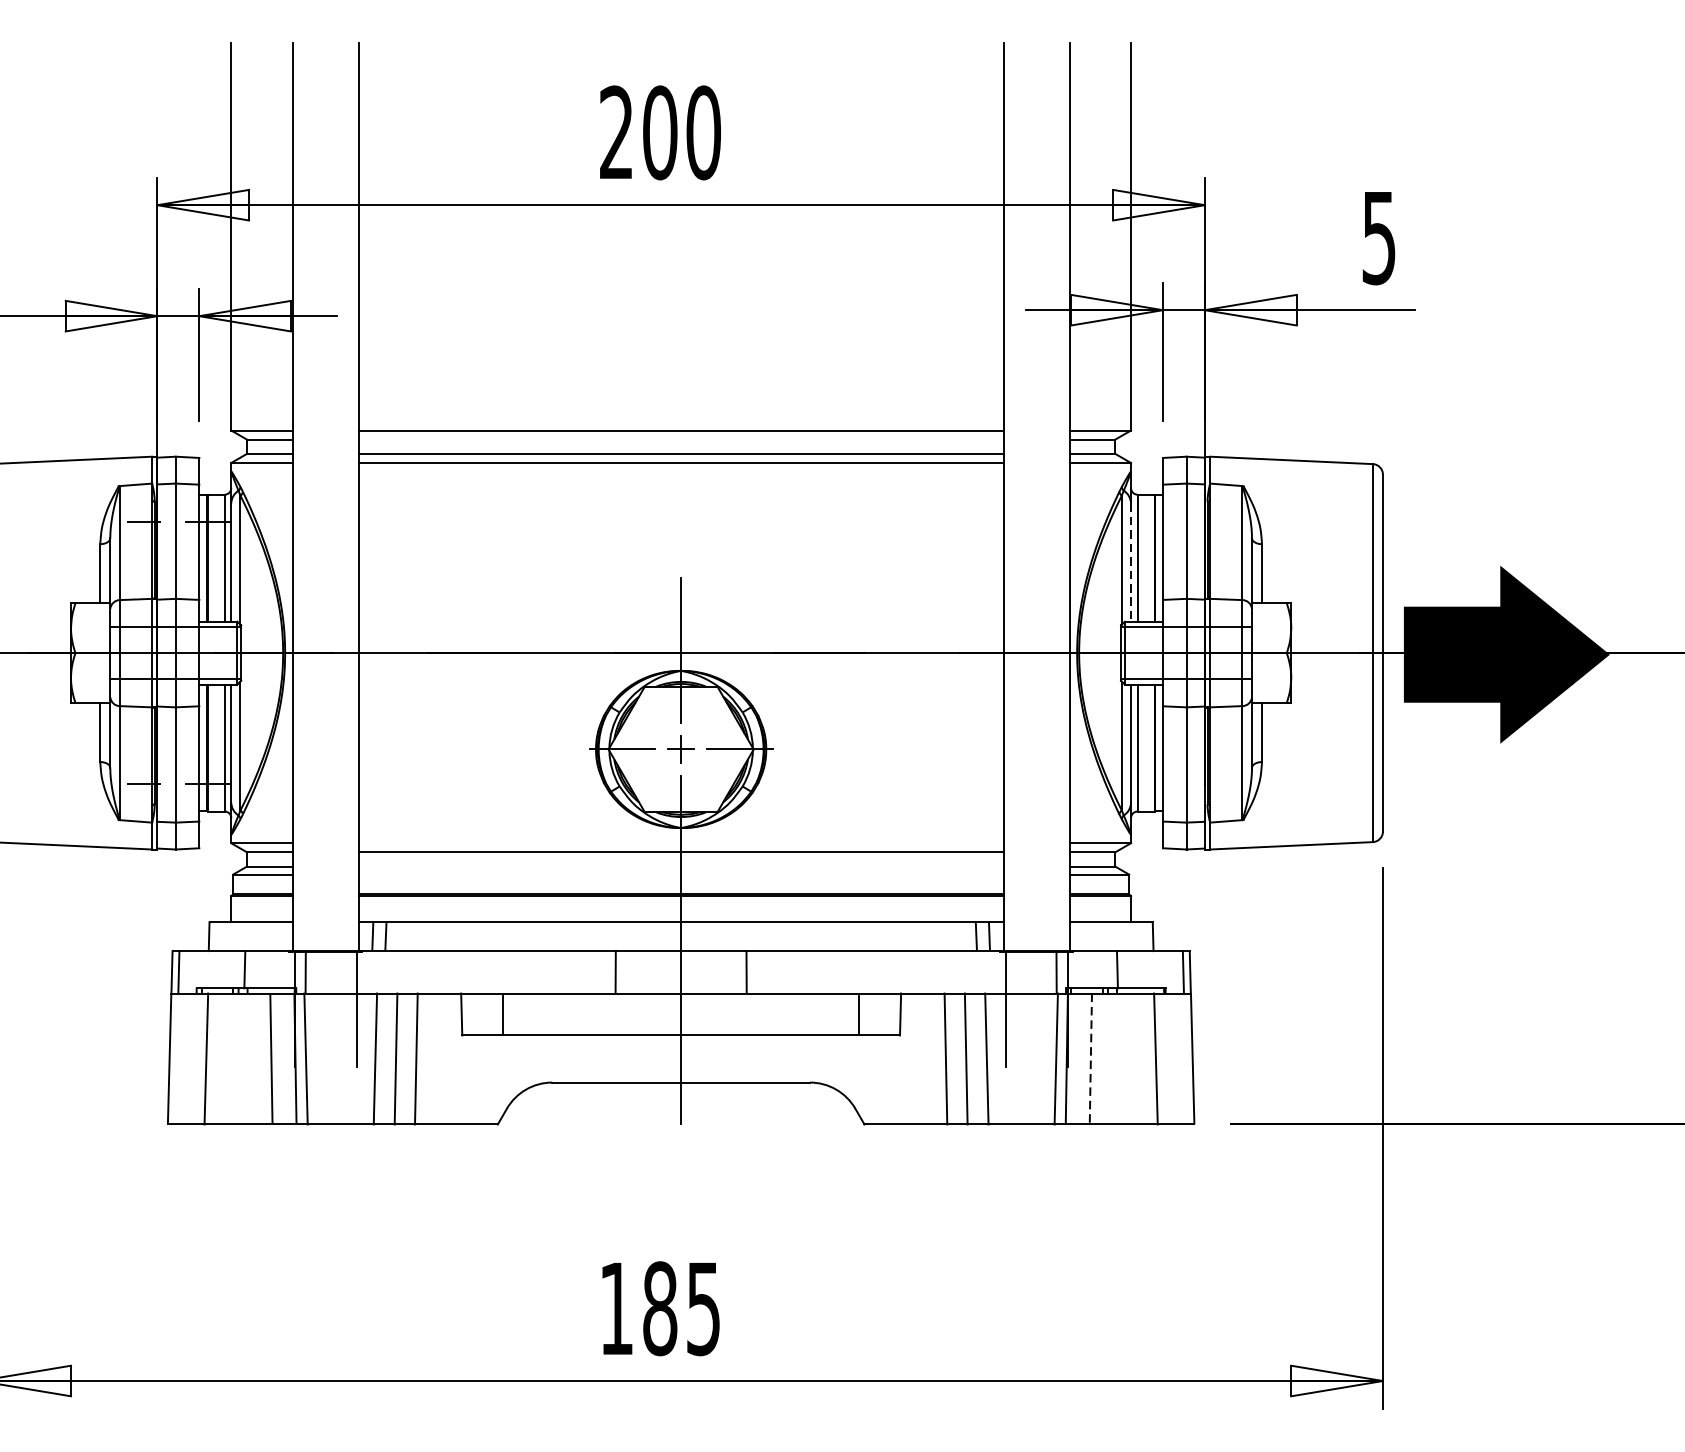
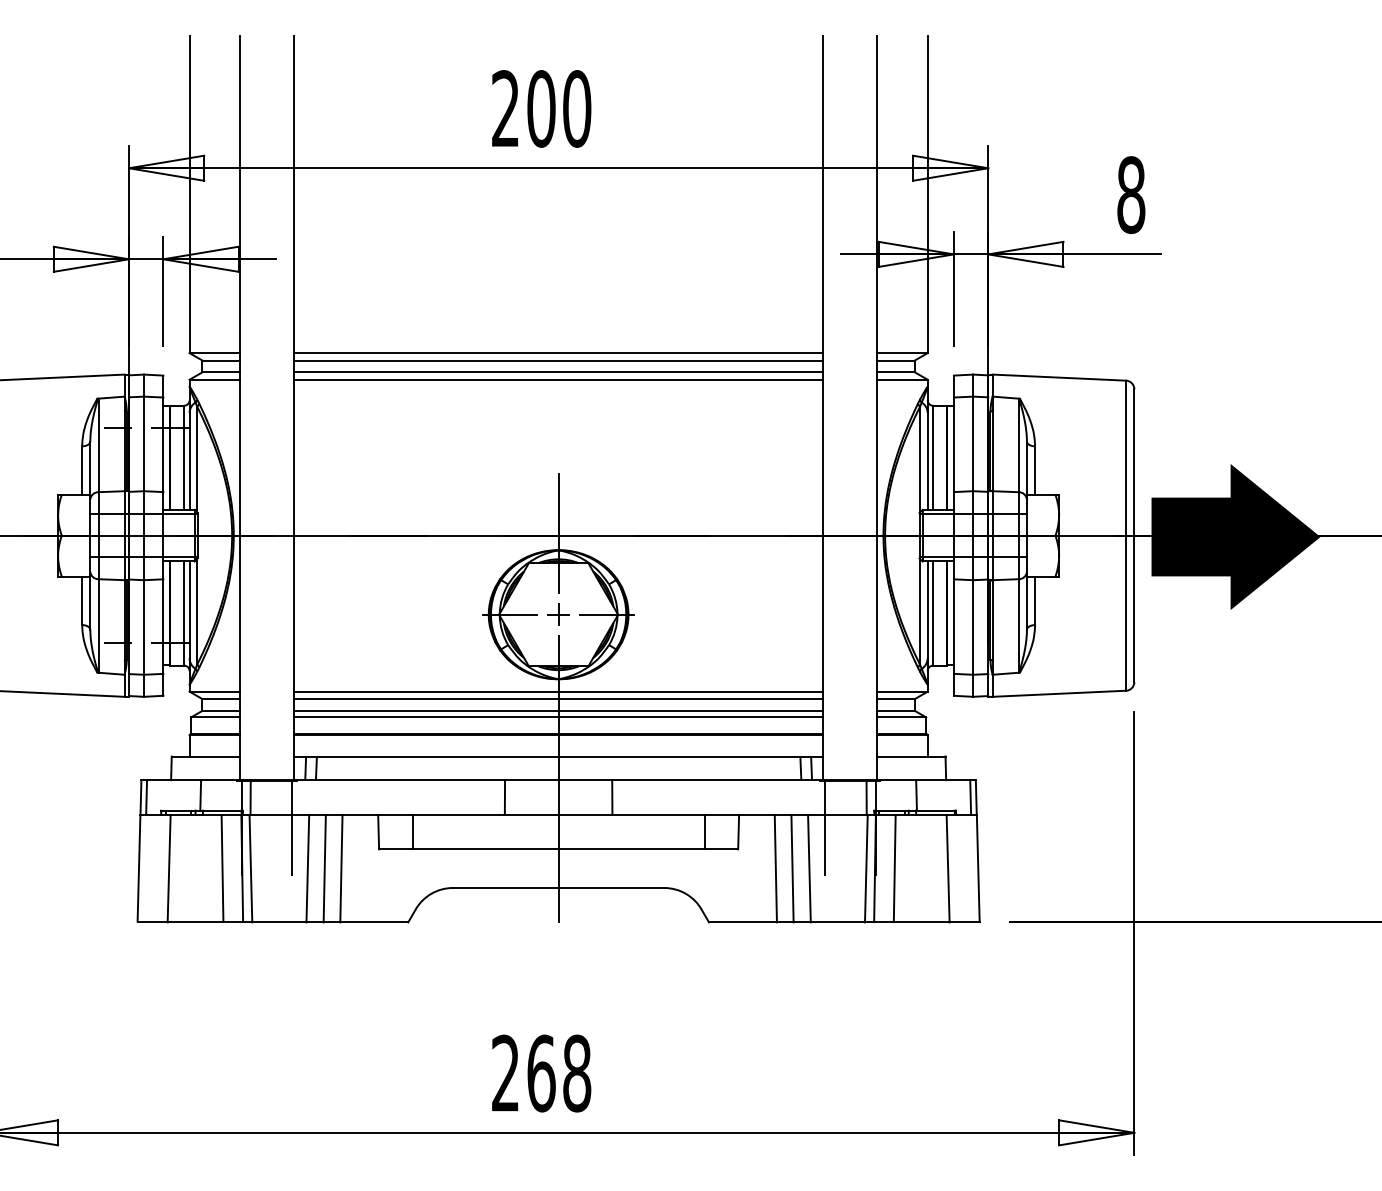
text: (1379, 238) -> (1131, 195), 5 -> 8
line: (680, 439) -> (558, 360), added
line: (1130, 562) -> (927, 461), dashed -> solid
line: (680, 843) -> (558, 691), added
line: (680, 866) -> (558, 710), added
line: (680, 874) -> (558, 717), added
line: (1090, 1058) -> (894, 868), dashed -> solid
text: (660, 1308) -> (541, 1073), 185 -> 268

